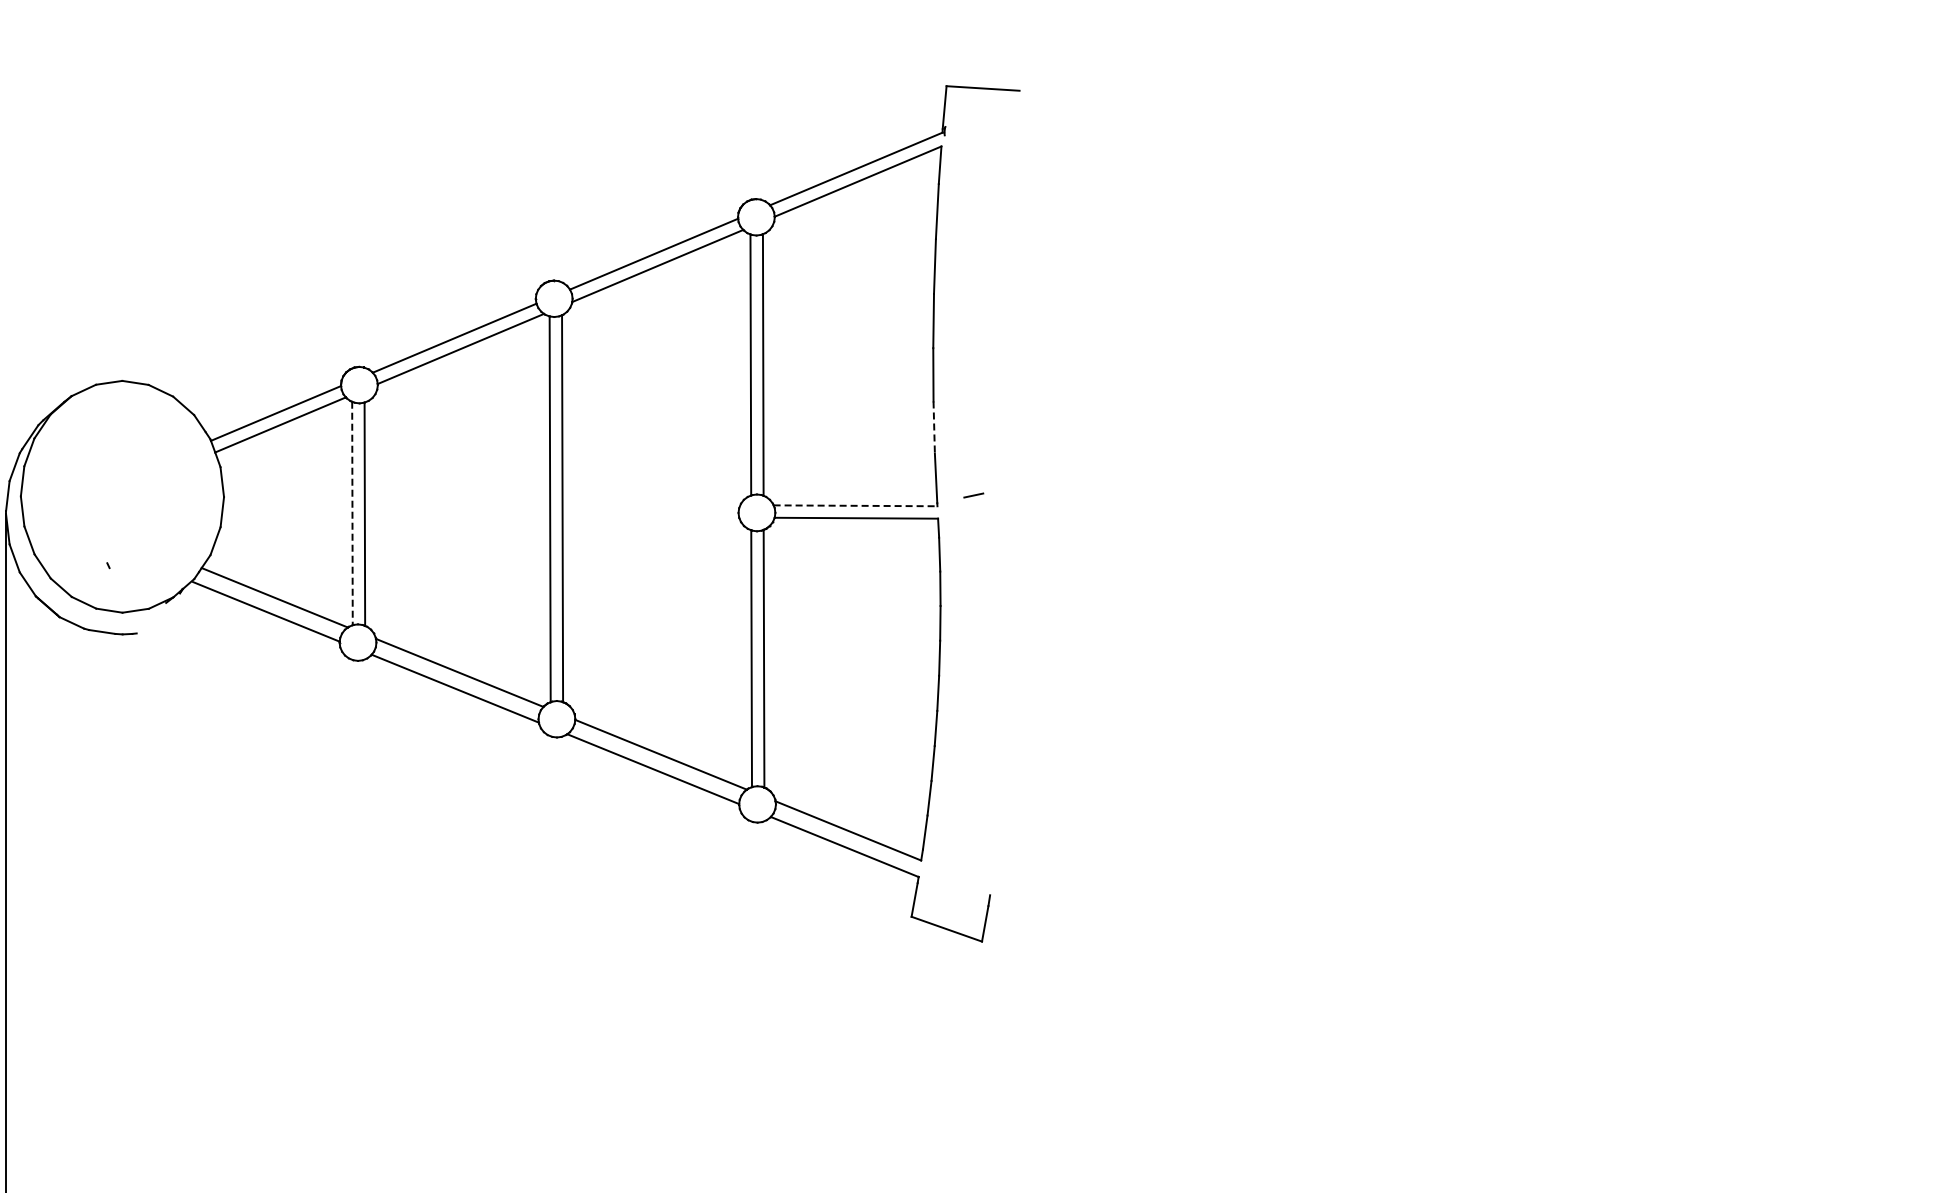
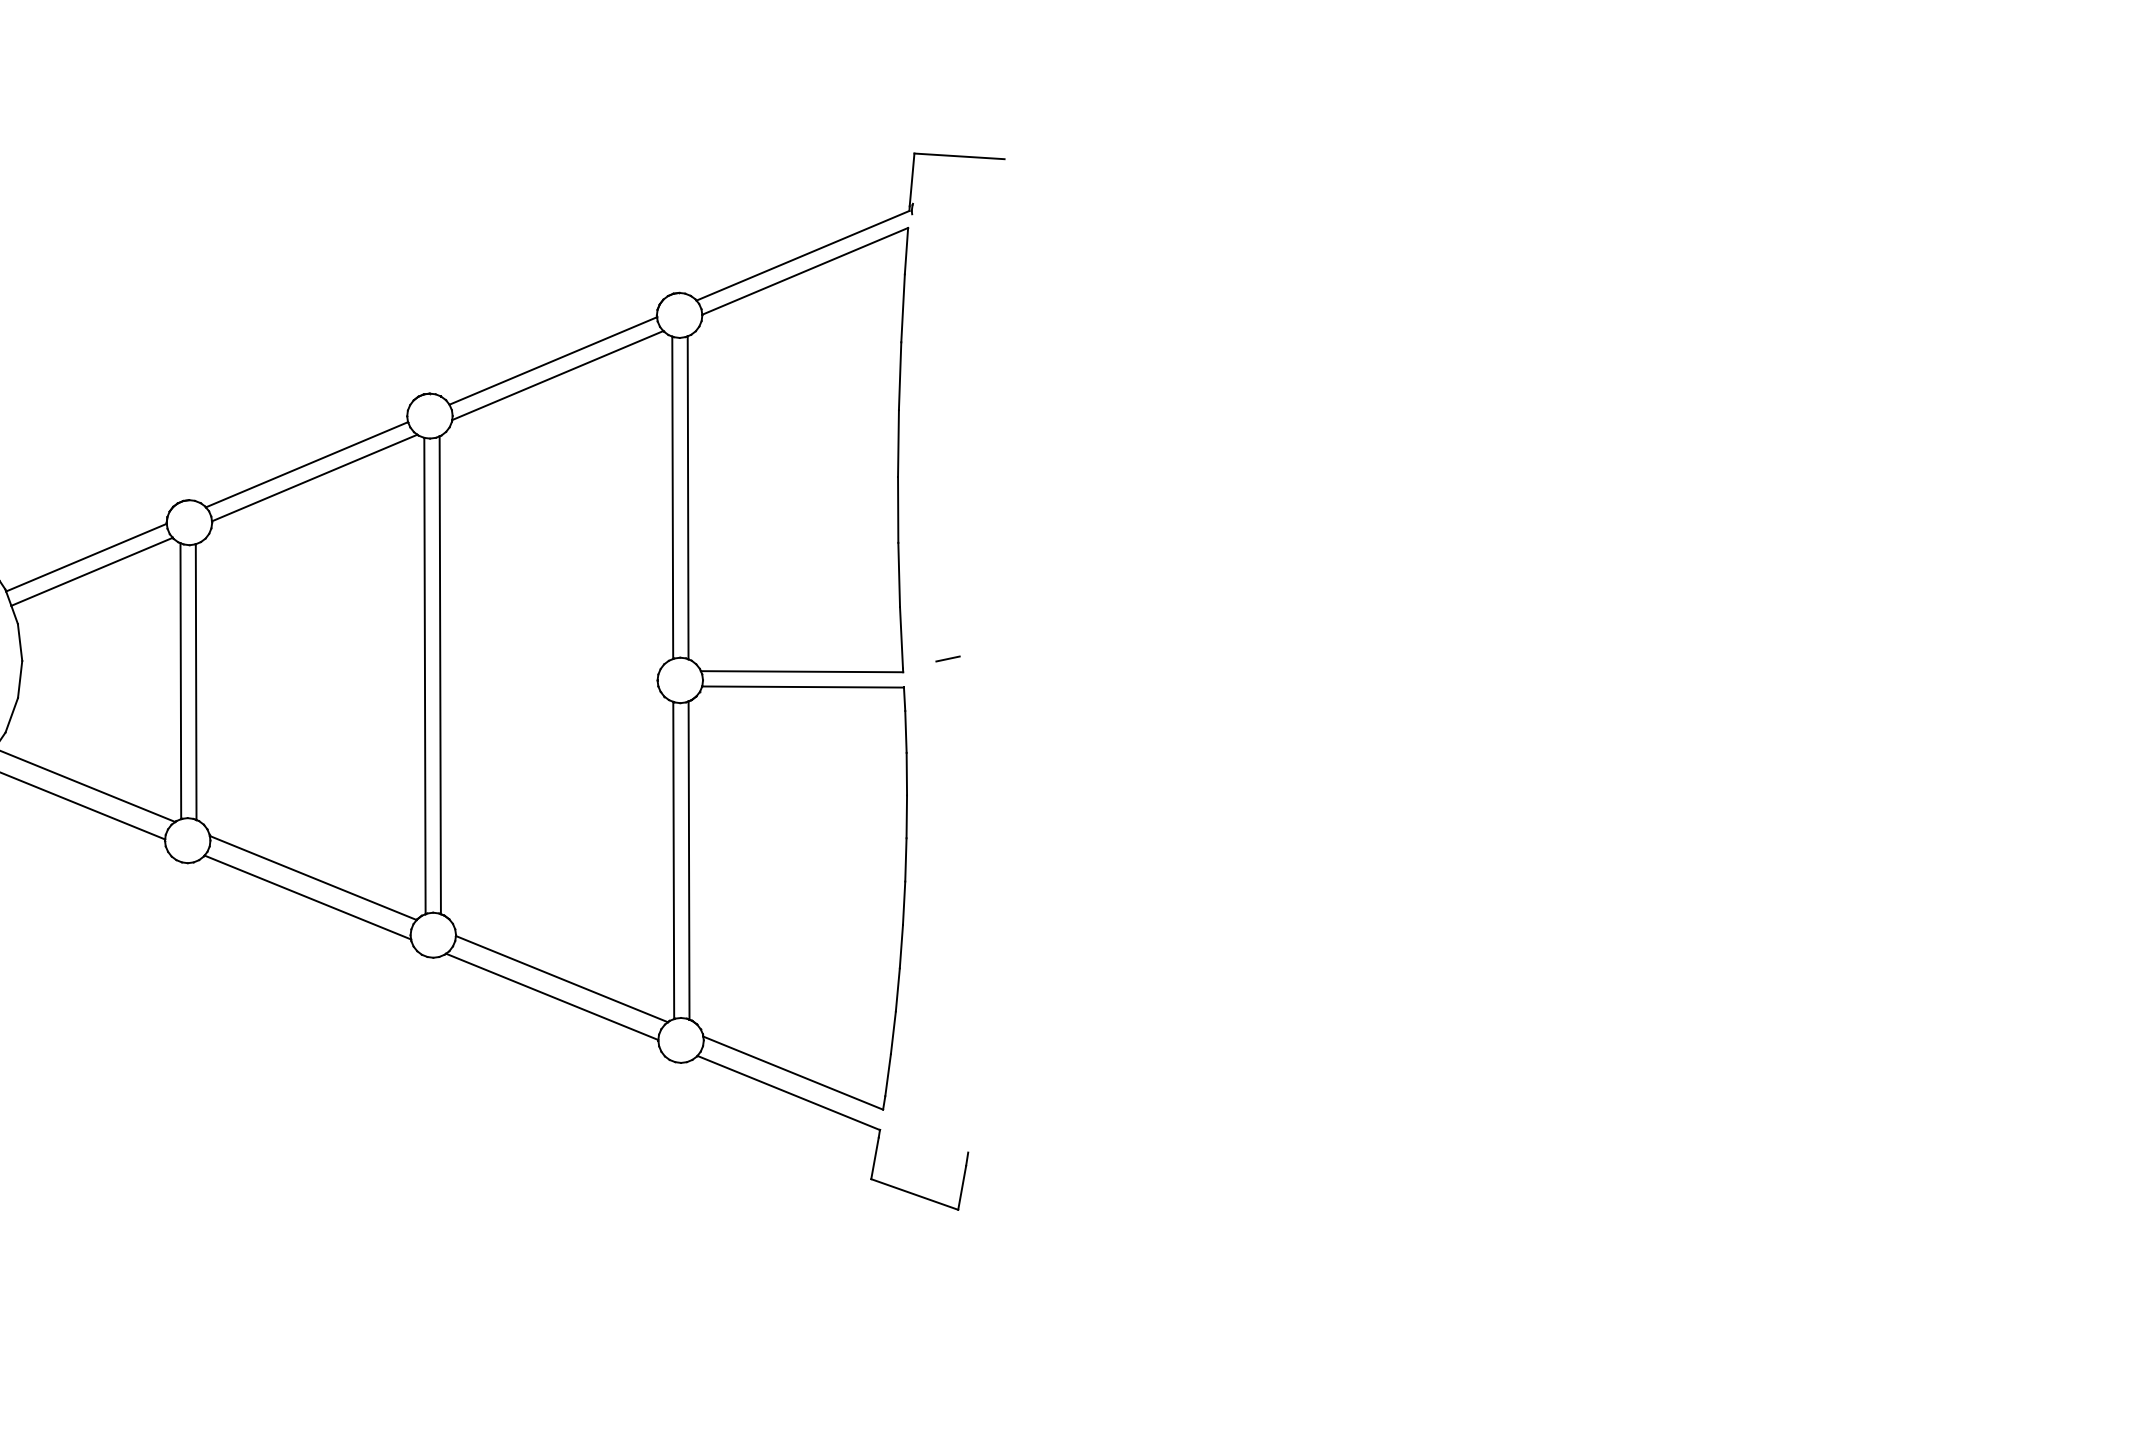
line: (934, 427) -> (899, 574), dashed -> solid
line: (855, 505) -> (801, 671), dashed -> solid
line: (352, 513) -> (180, 681), dashed -> solid

